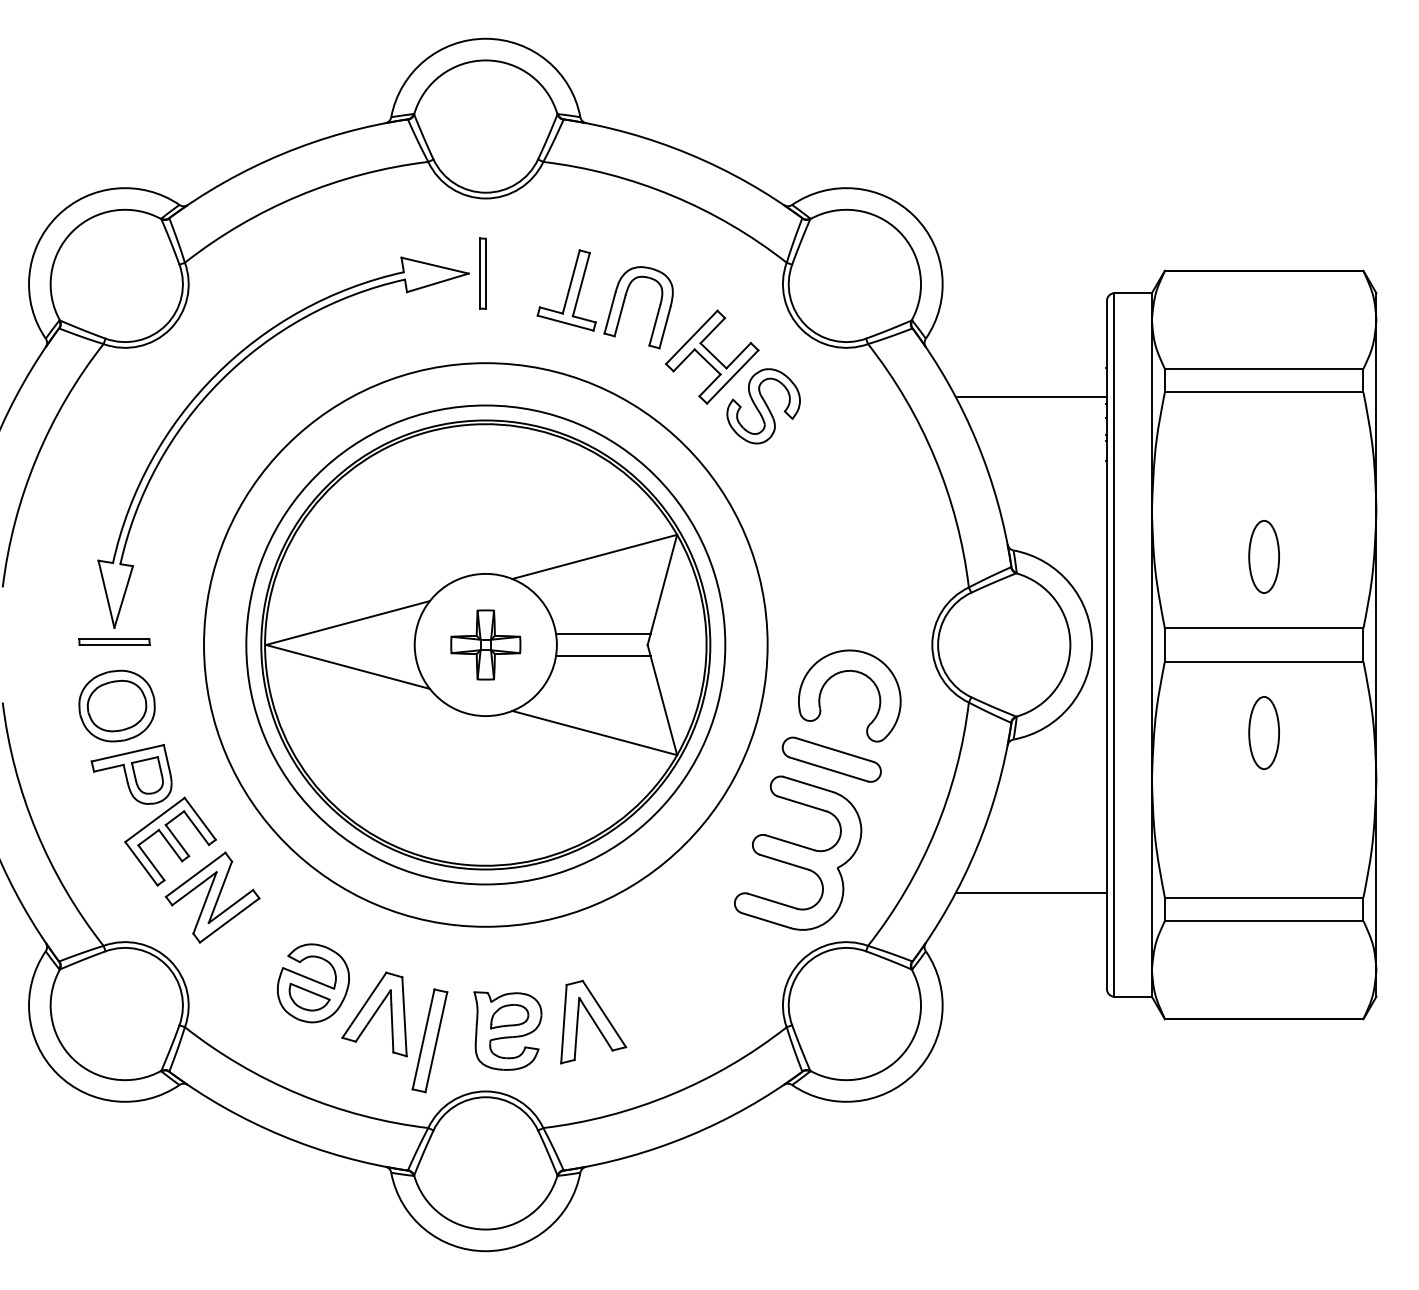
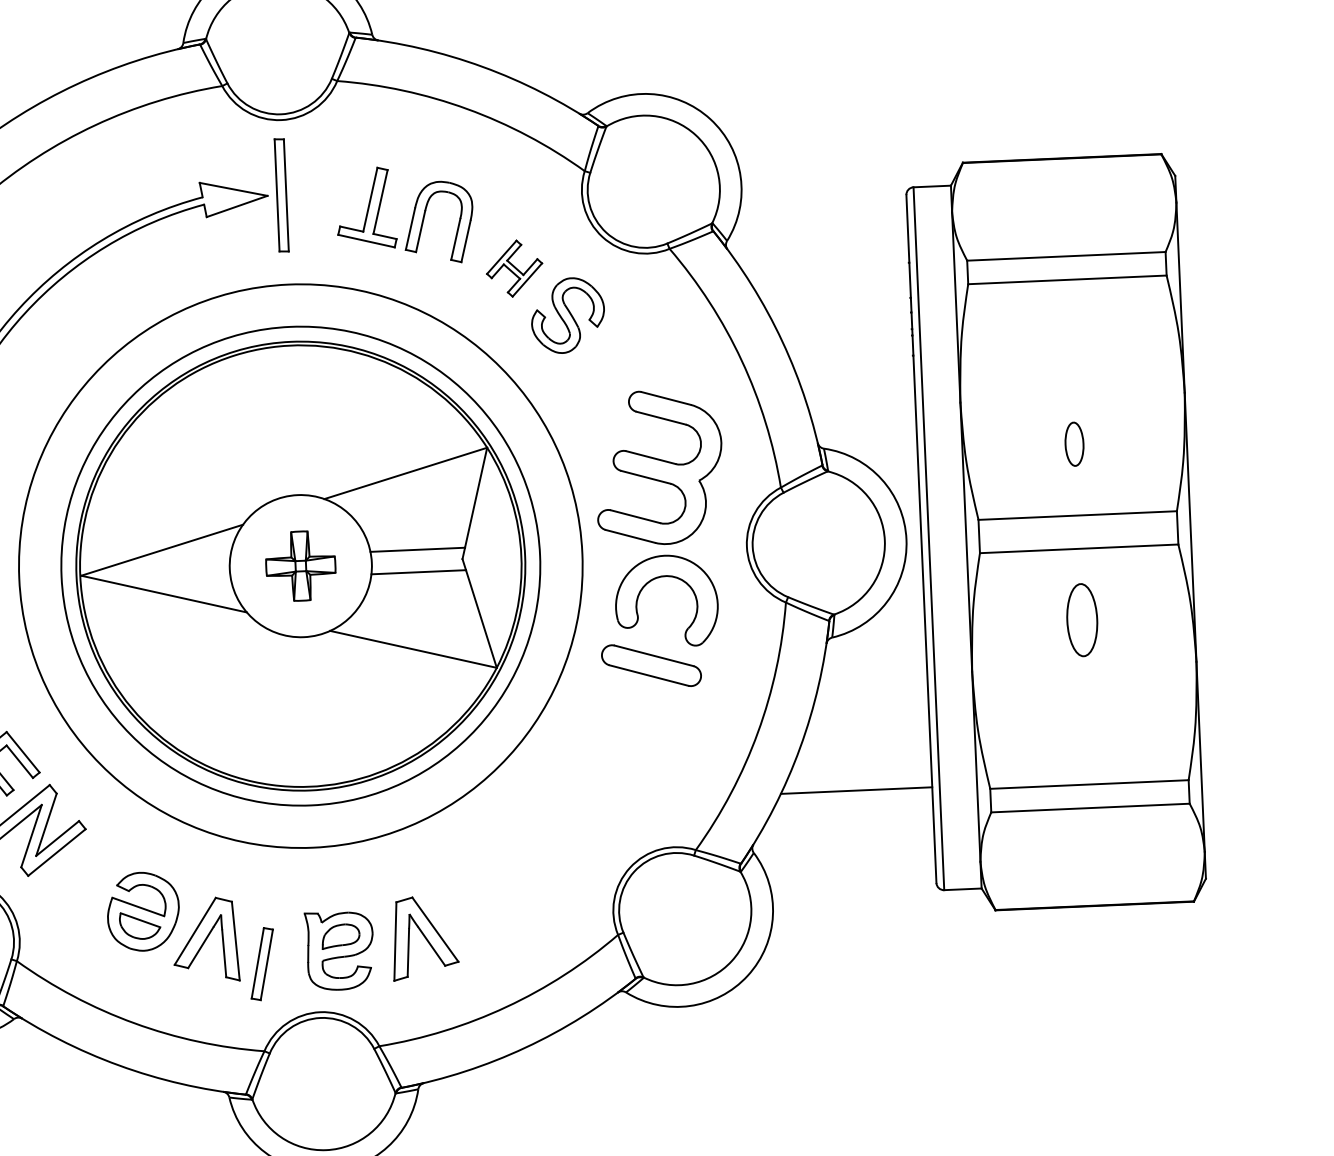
part: (482, 273) -> (281, 195), size x1.6
part: (712, 356) -> (514, 268), size x0.6
line: (1031, 396) -> (835, 294), removed
part: (1263, 556) -> (1073, 443), size x0.6
part: (798, 852) -> (659, 466), moved
part: (429, 1040) -> (261, 963), size x0.7

